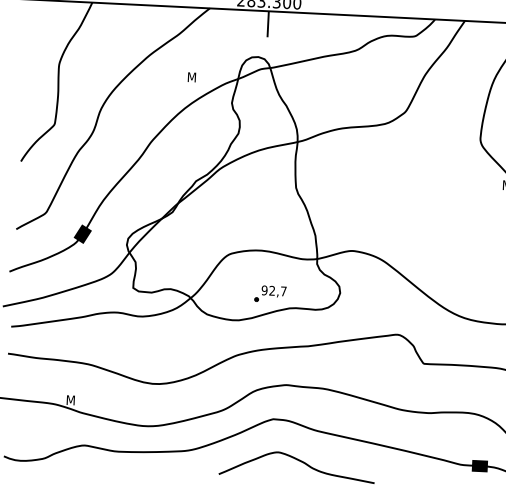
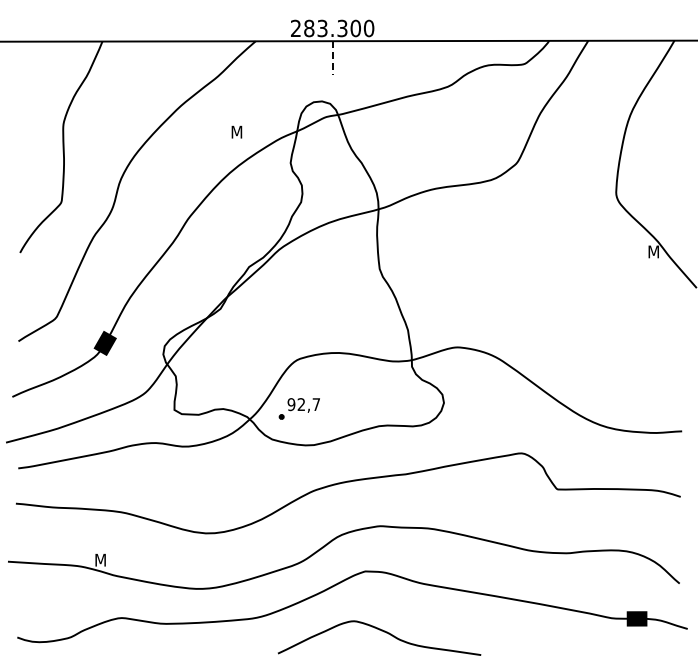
line: (268, 24) -> (332, 58), solid -> dashed
part: (269, 293) -> (298, 408), moved
curve: (299, 461) -> (381, 631), moved

